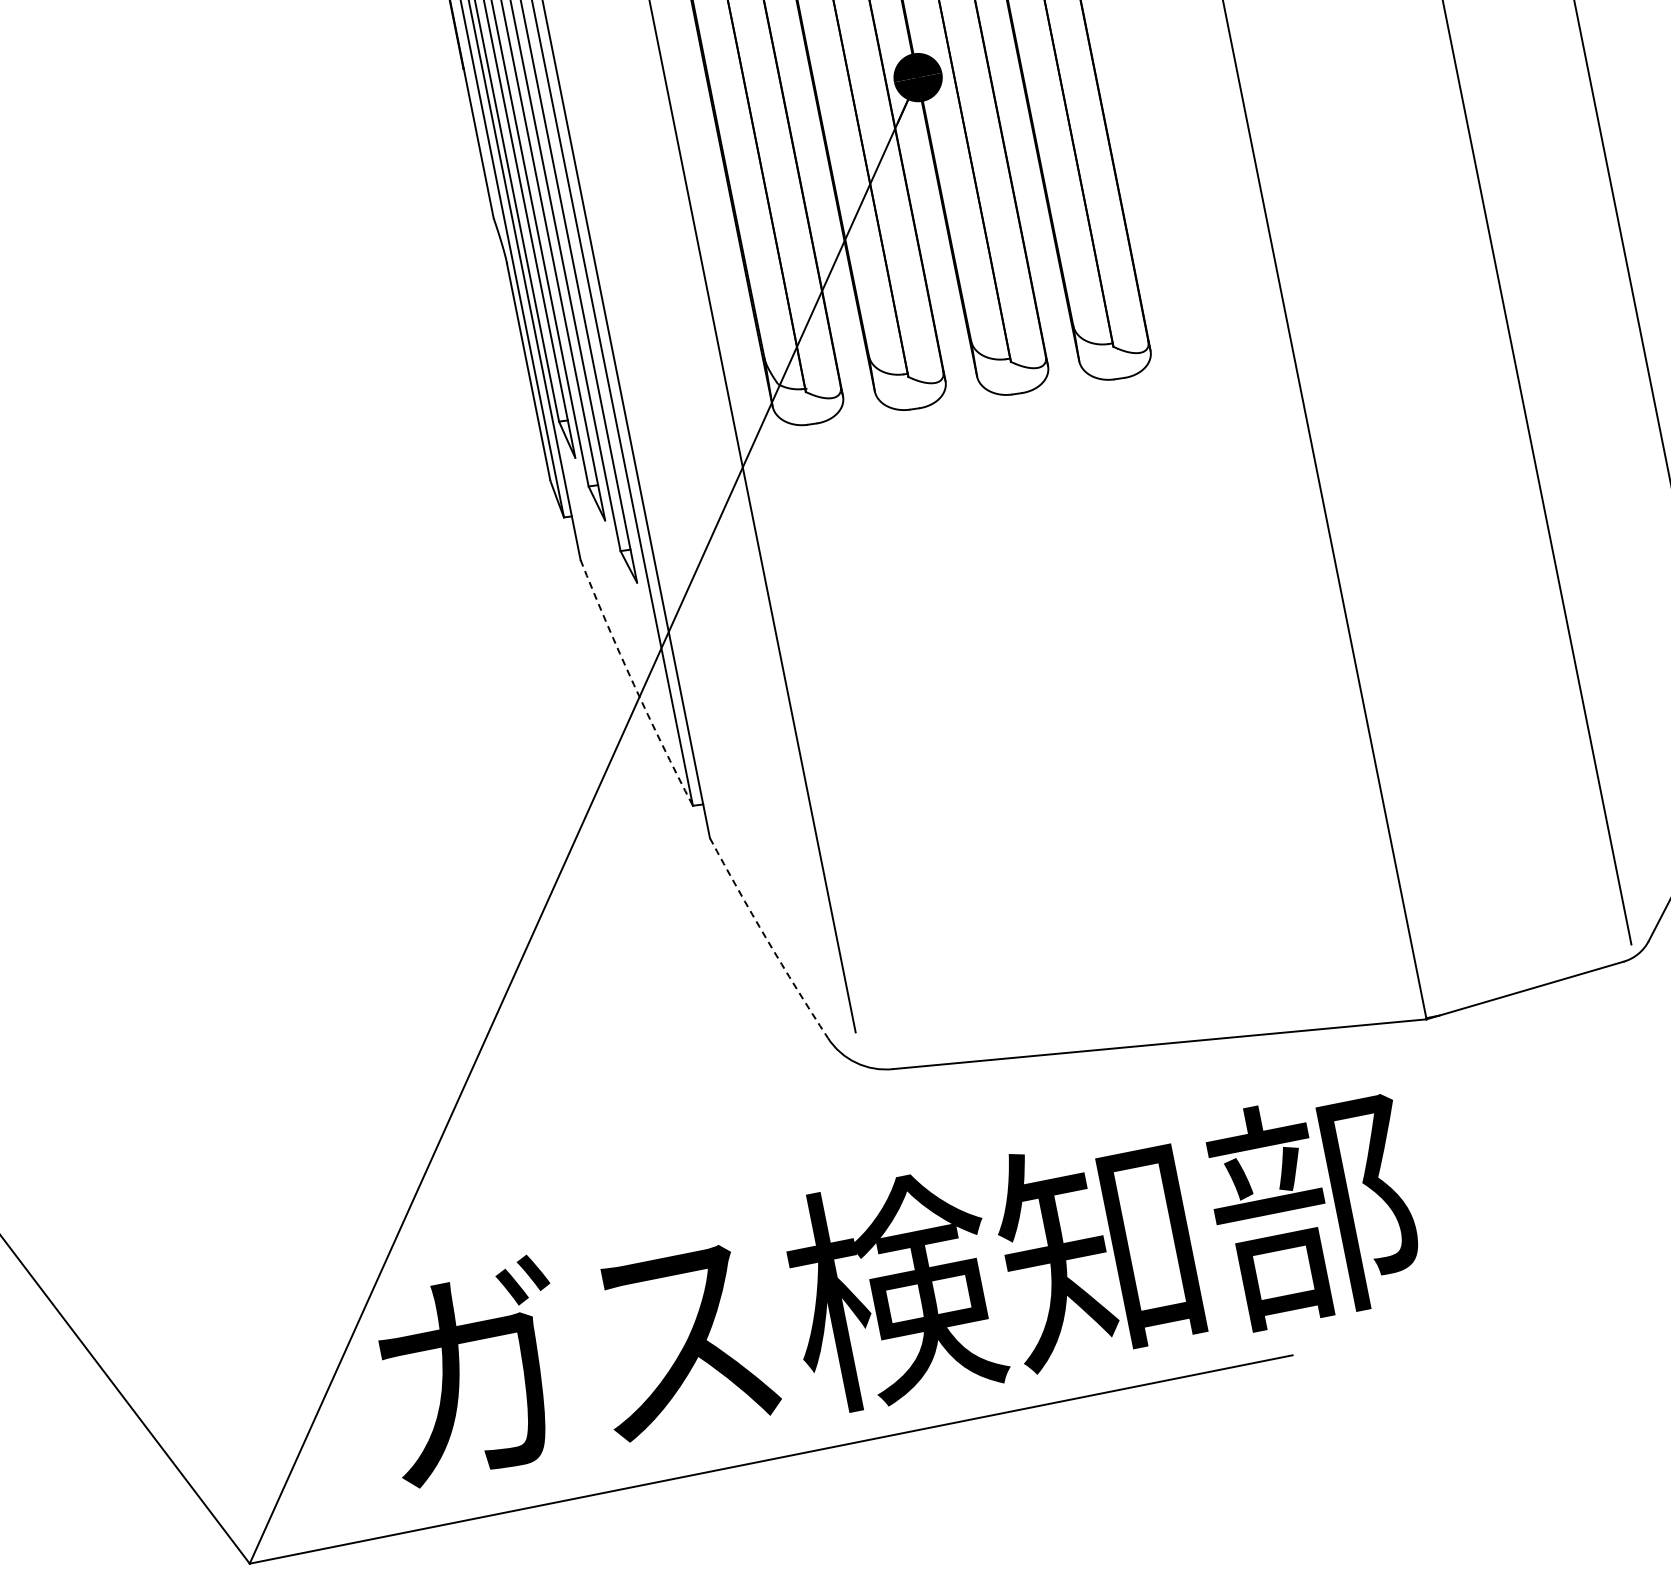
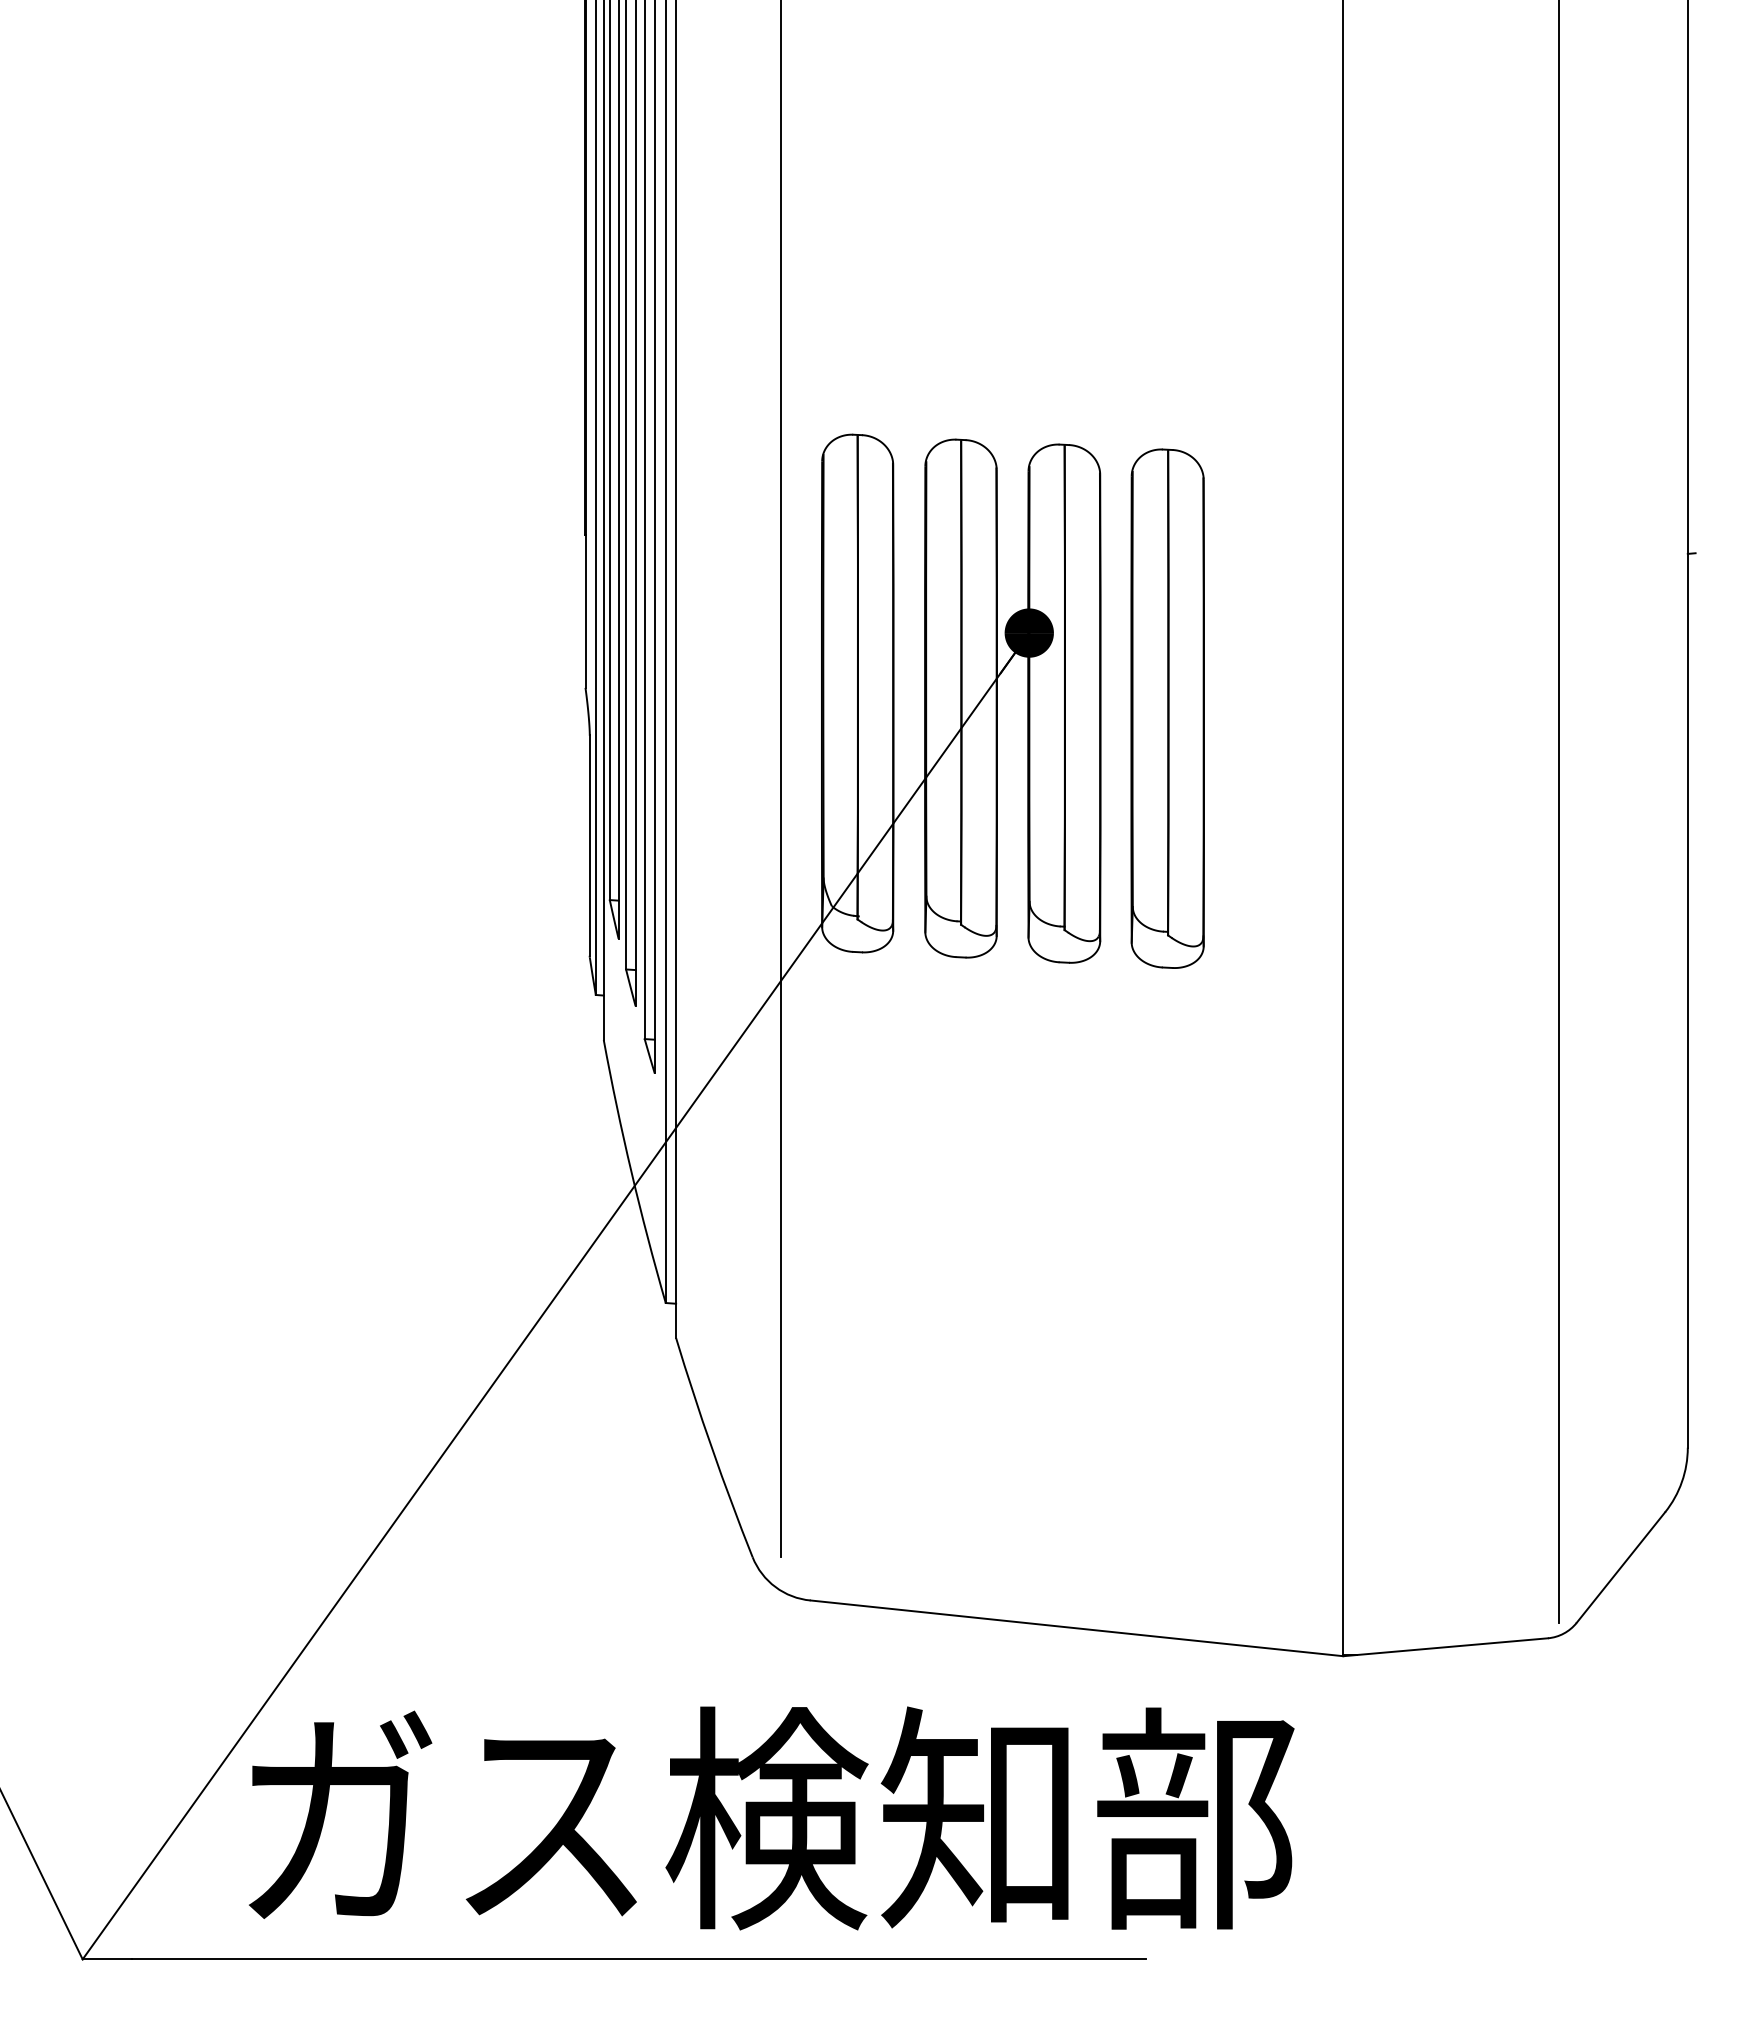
arc: (633, 684) -> (631, 1172), dashed -> solid
arc: (767, 939) -> (712, 1448), dashed -> solid

